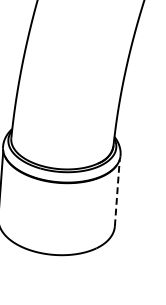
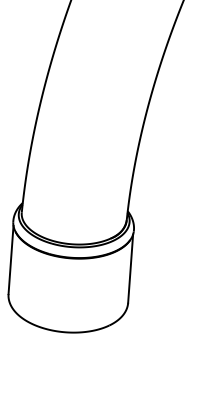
line: (117, 192) -> (130, 268), dashed -> solid

